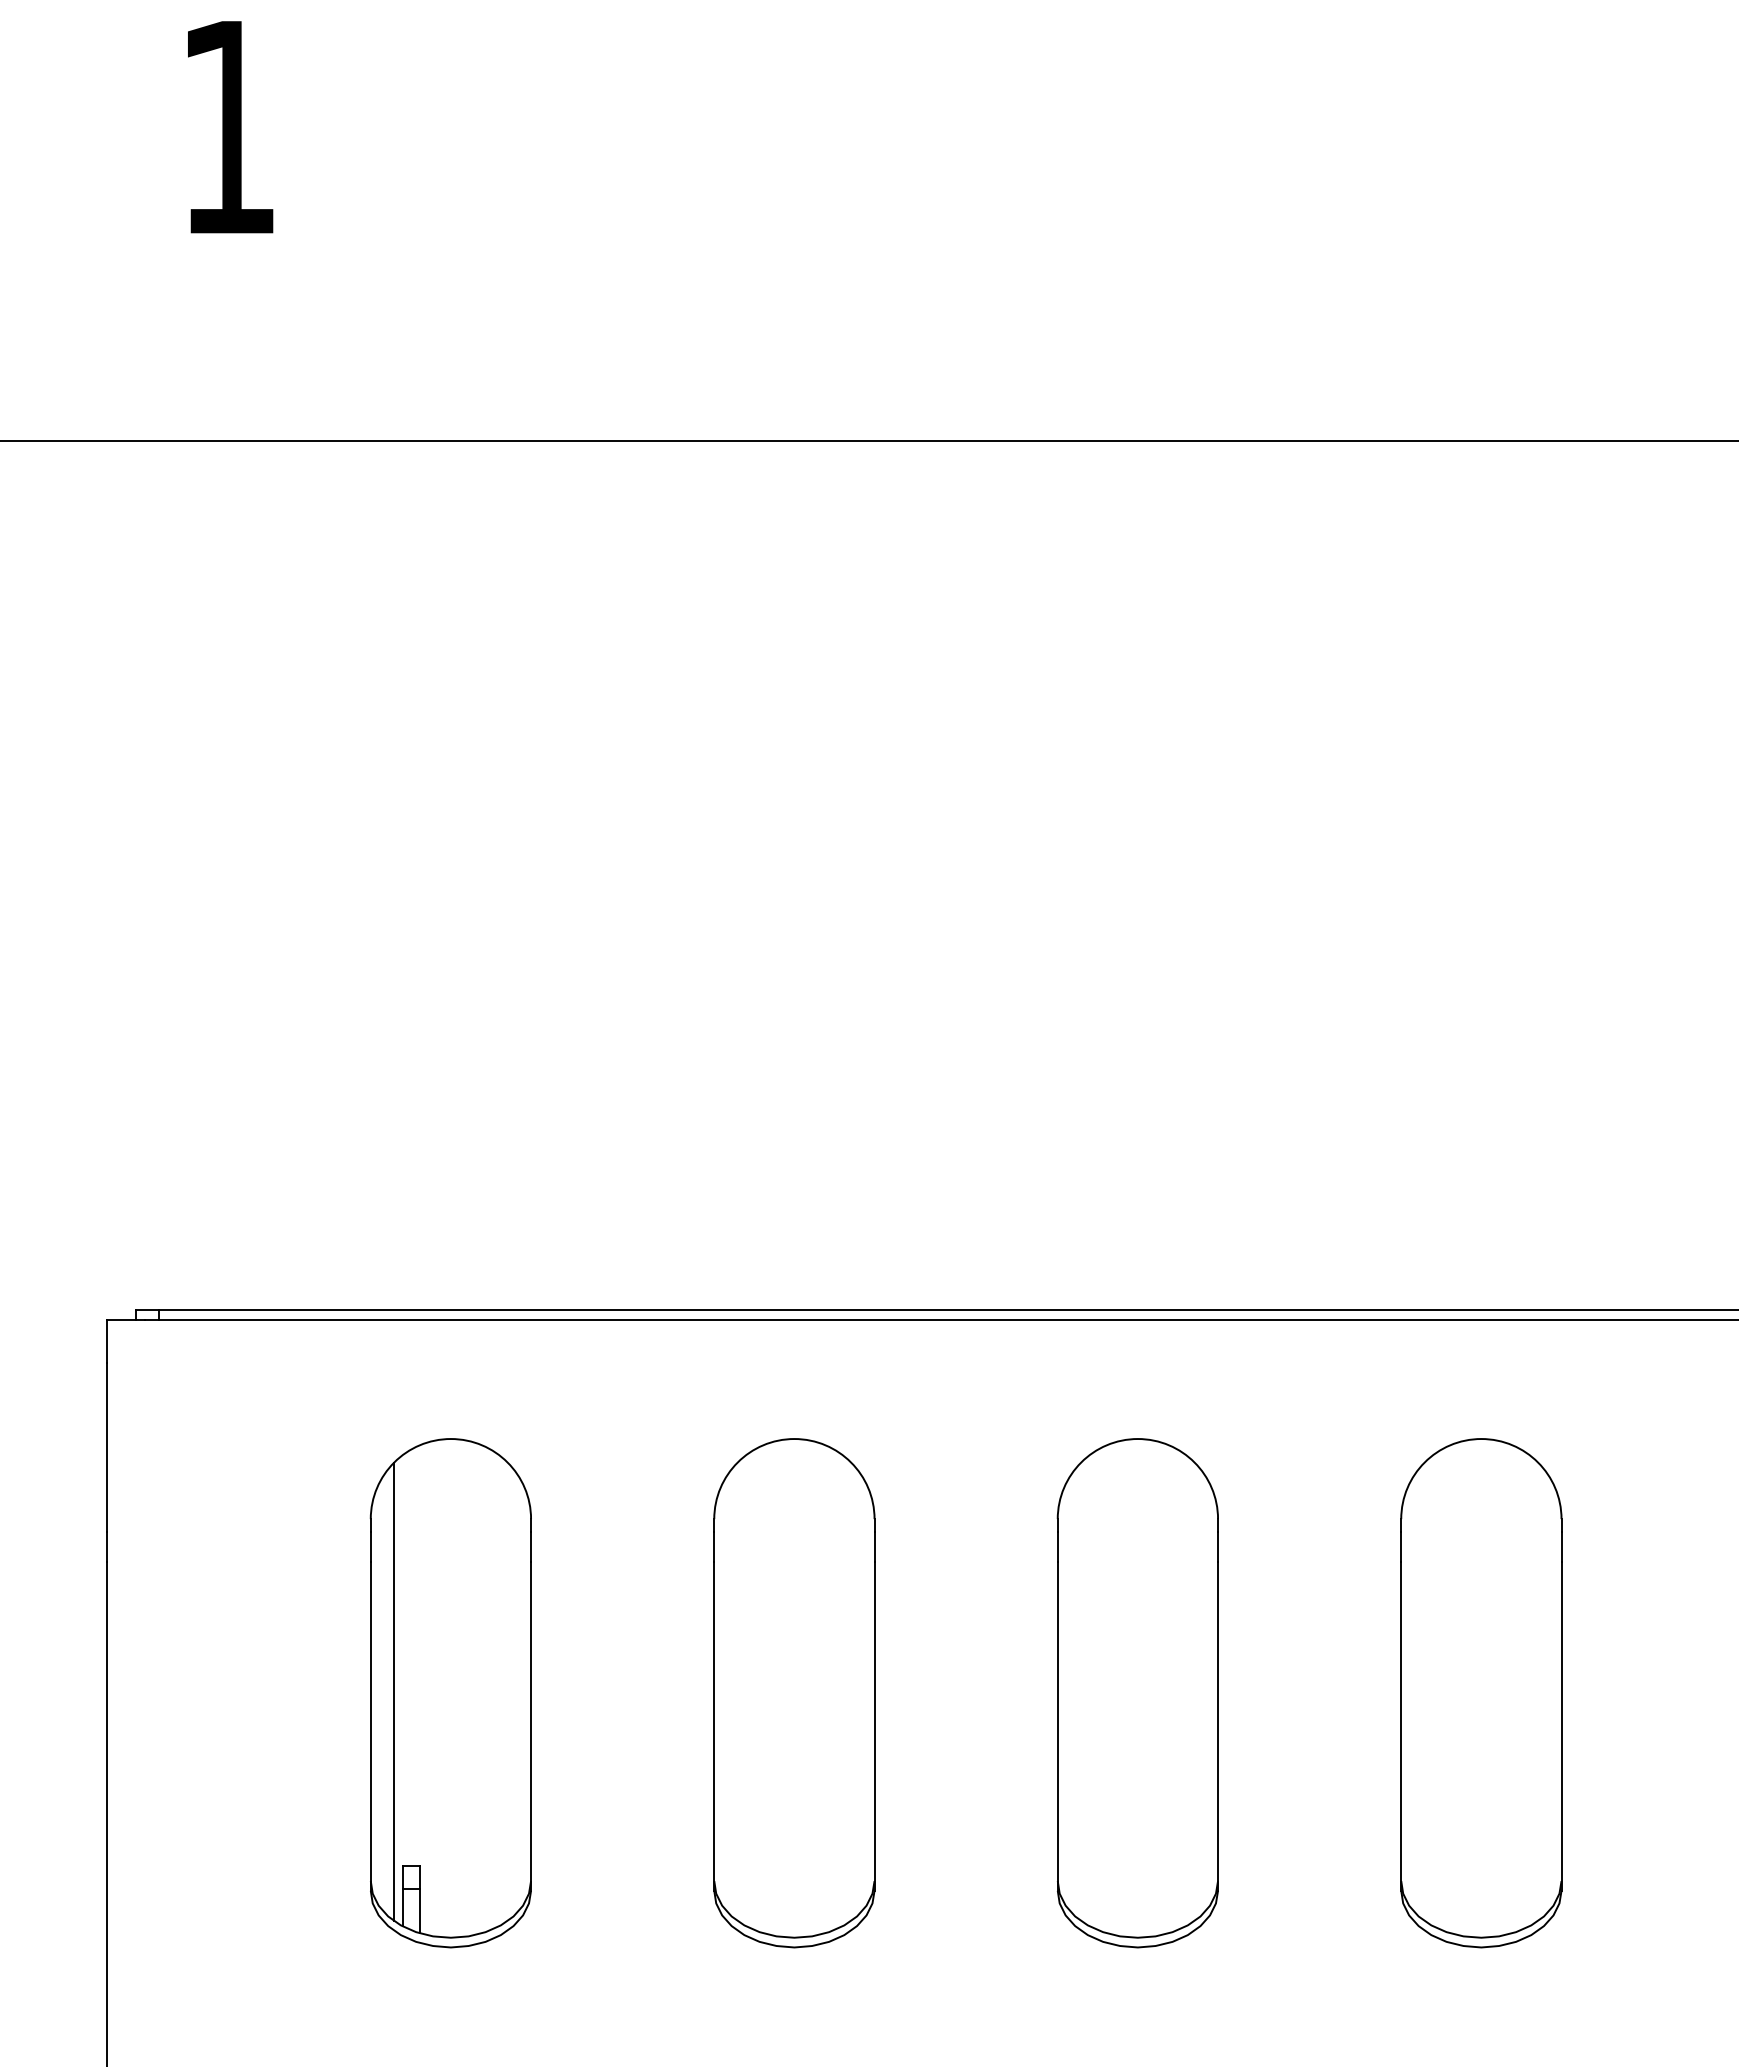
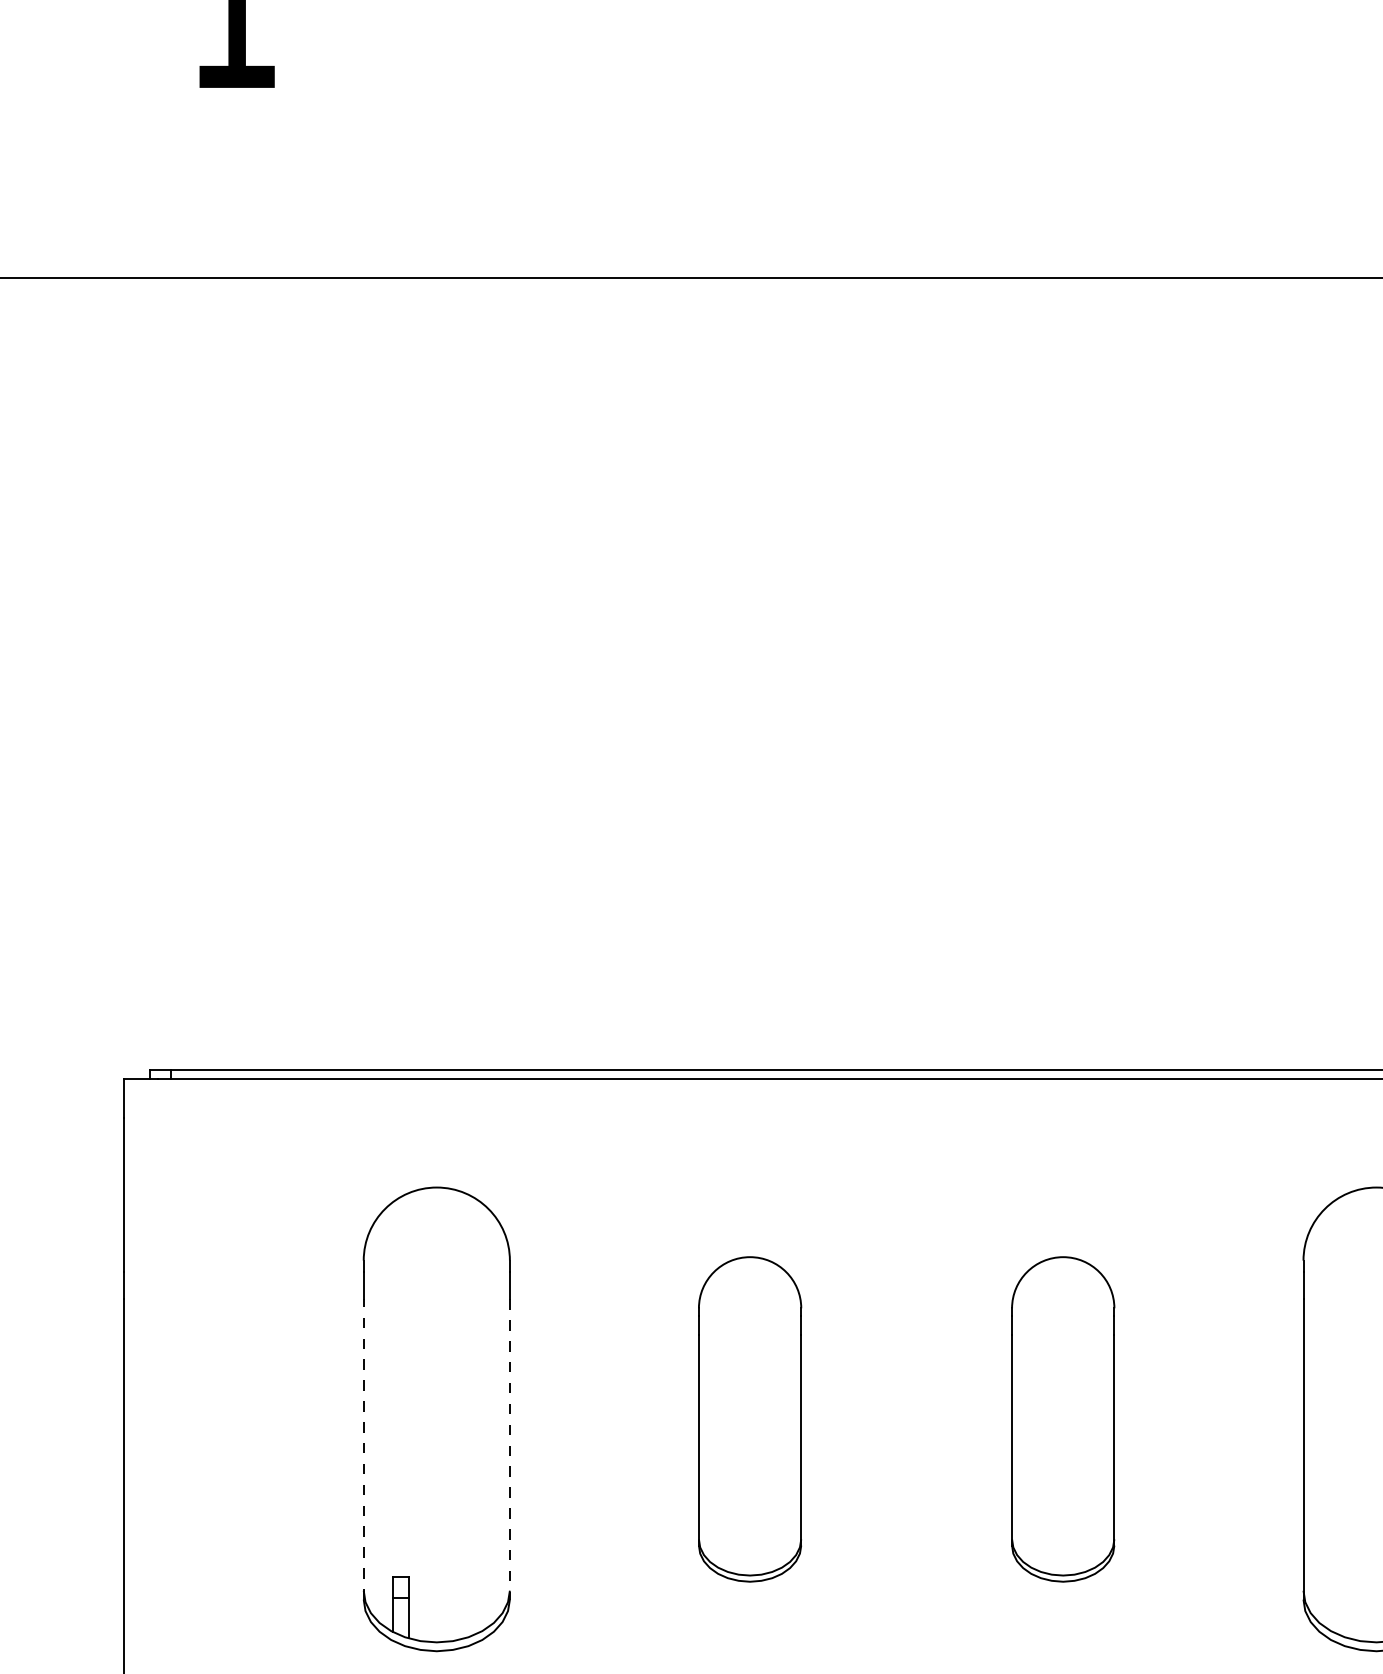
line: (393, 1691) -> (384, 1417), removed
part: (794, 1693) -> (750, 1419), size x0.7
part: (1137, 1693) -> (1062, 1419), size x0.7
line: (370, 1726) -> (363, 1449), solid -> dashed
line: (531, 1726) -> (510, 1449), solid -> dashed

